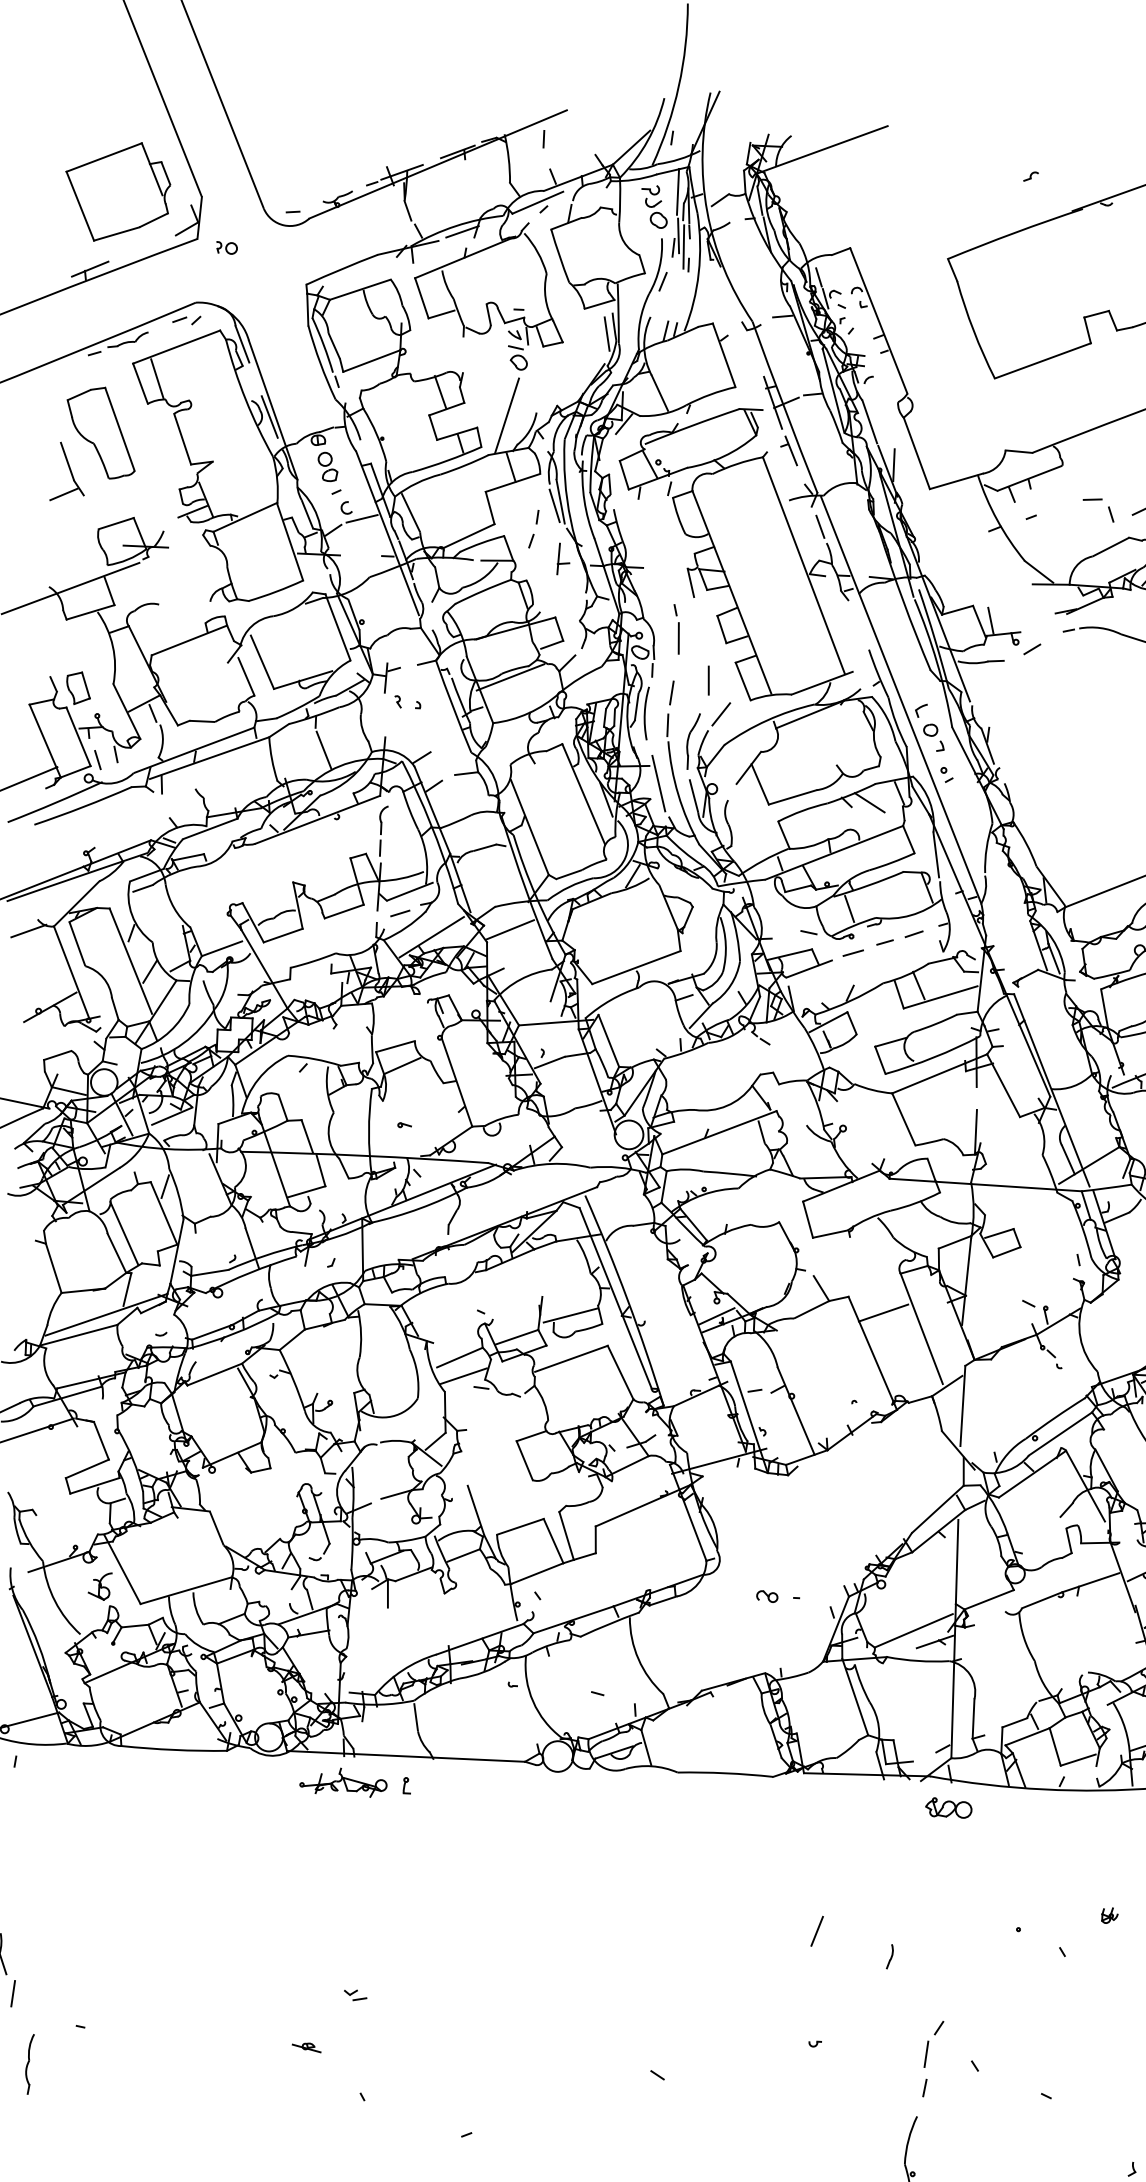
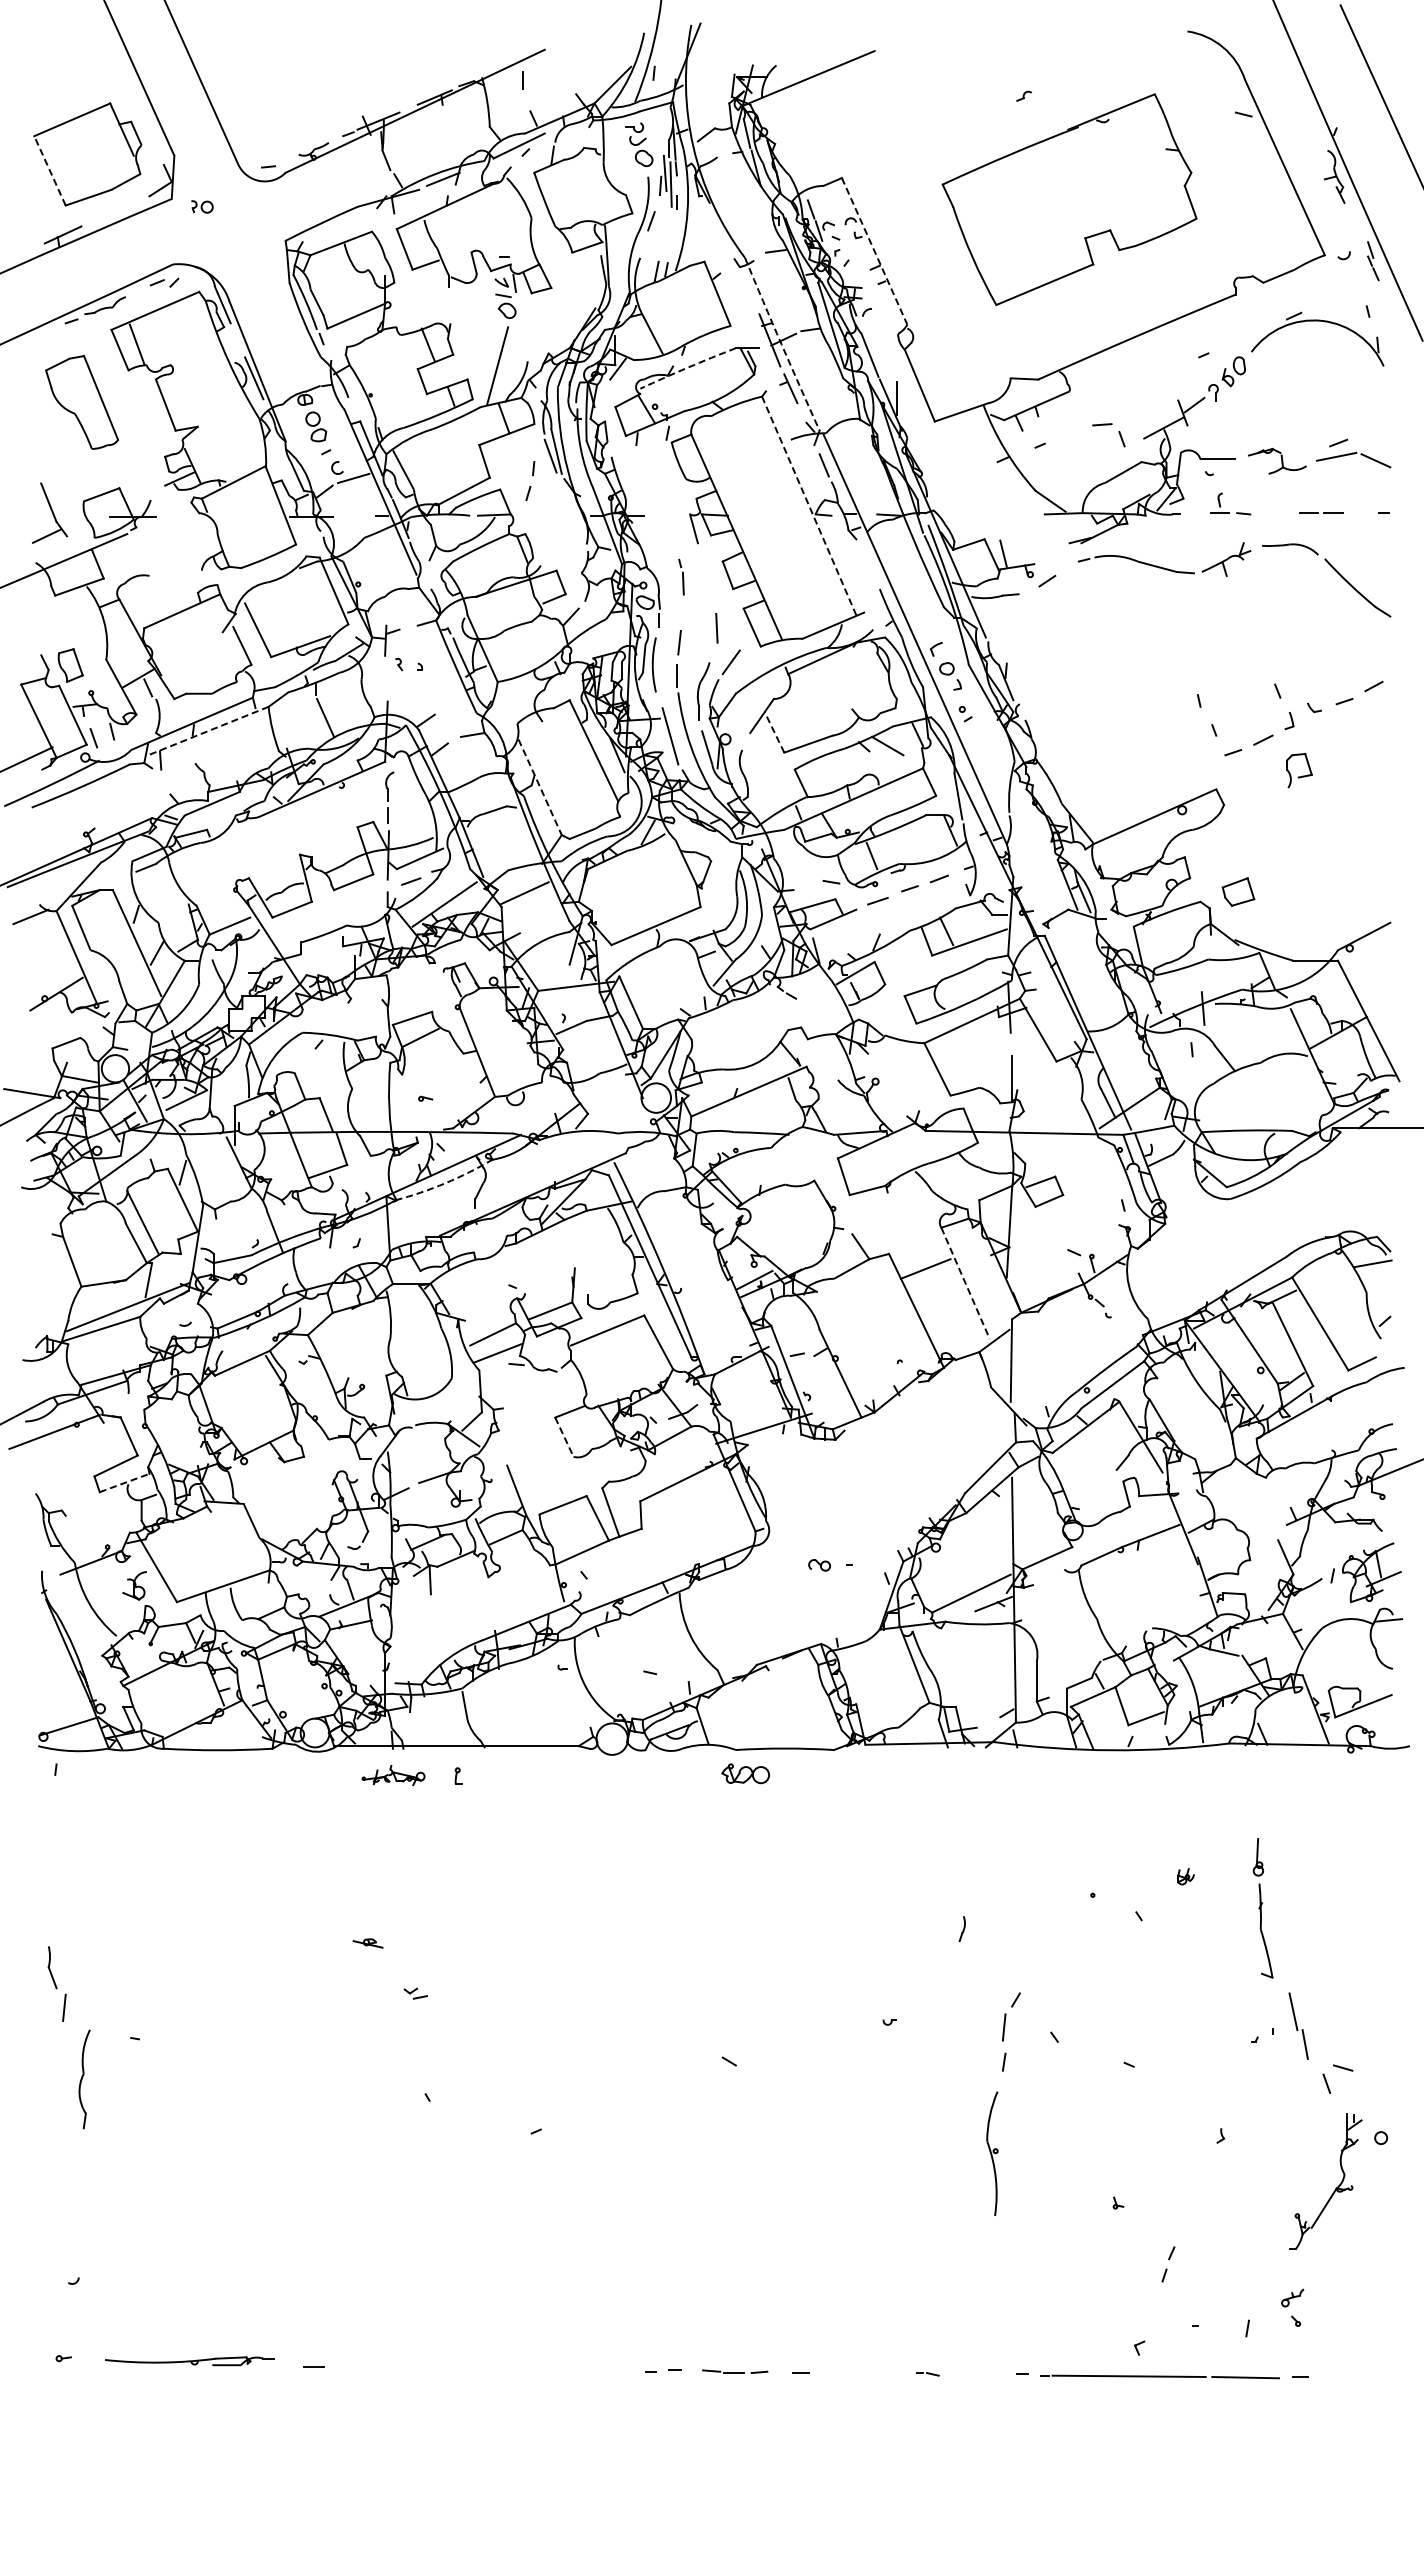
line: (677, 191) -> (662, 127), removed
line: (79, 205) -> (49, 170), solid -> dashed
line: (878, 321) -> (874, 251), solid -> dashed
line: (607, 334) -> (596, 277), removed
arc: (784, 407) -> (781, 344), solid -> dashed
arc: (691, 425) -> (687, 367), solid -> dashed
part: (68, 471) -> (50, 512), moved
part: (563, 559) -> (562, 510), removed
line: (804, 566) -> (809, 506), solid -> dashed
part: (676, 628) -> (681, 576), size x0.7
line: (510, 677) -> (513, 634), removed
line: (209, 758) -> (208, 731), solid -> dashed
line: (760, 784) -> (774, 732), solid -> dashed
line: (530, 827) -> (540, 787), solid -> dashed
arc: (420, 1208) -> (445, 1183), solid -> dashed
line: (570, 1314) -> (604, 1285), removed
line: (921, 1328) -> (965, 1283), solid -> dashed
line: (524, 1460) -> (564, 1437), solid -> dashed
line: (94, 1486) -> (124, 1483), solid -> dashed
part: (343, 1782) -> (393, 1775), size x0.7
part: (948, 1807) -> (745, 1773), moved
line: (817, 1931) -> (886, 1906), removed
part: (306, 2047) -> (367, 1943), moved
part: (29, 2064) -> (84, 2079), size x1.6

